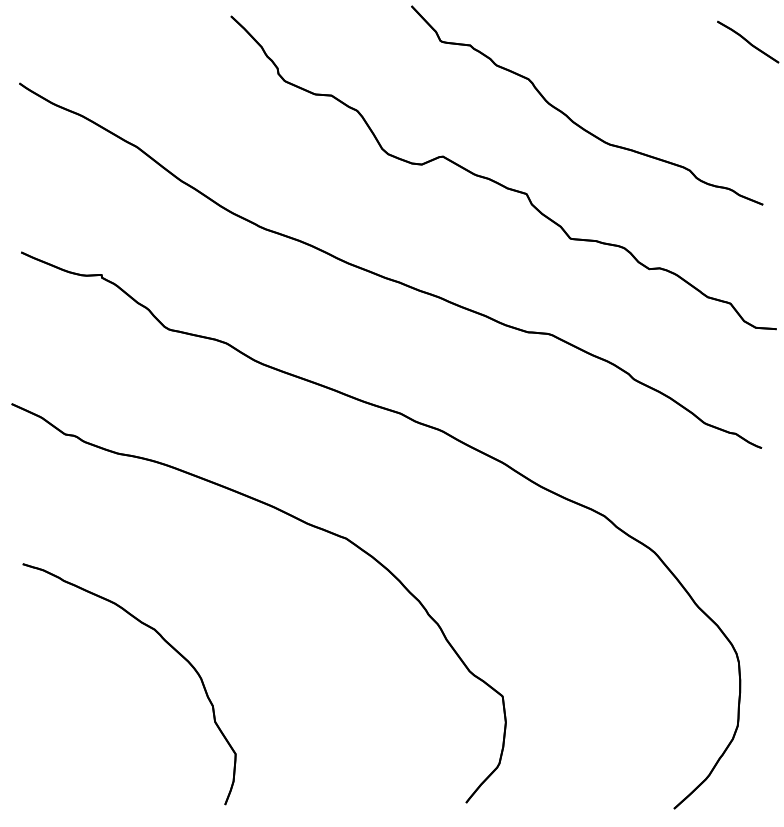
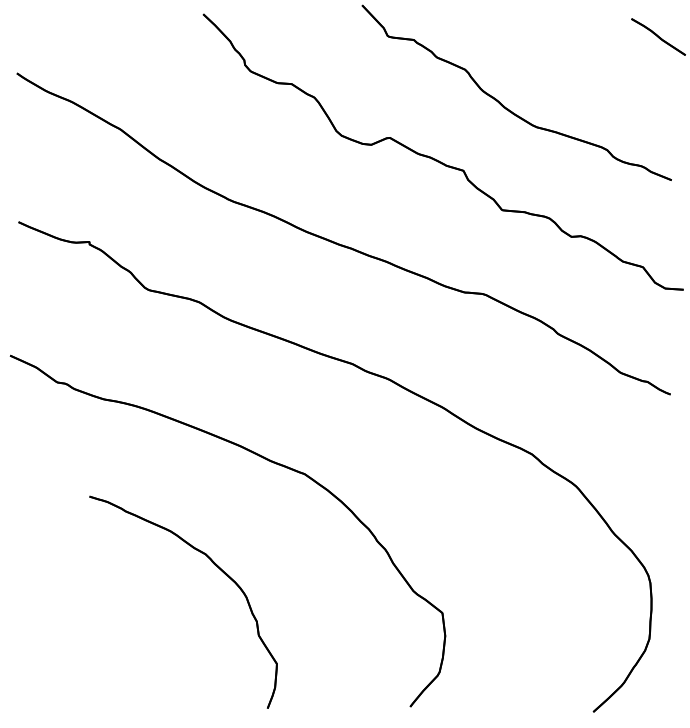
part: (168, 645) -> (217, 568), moved

